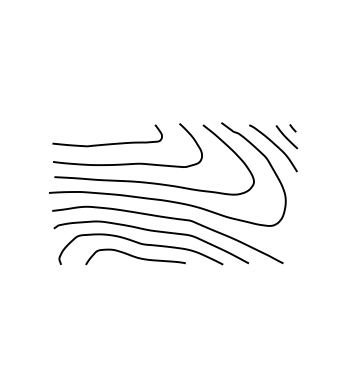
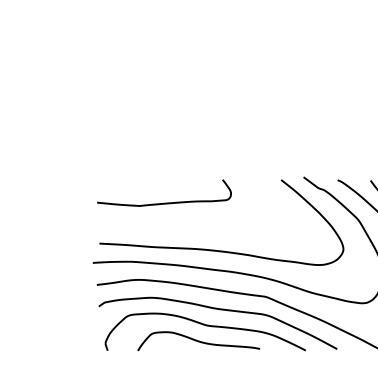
curve: (127, 163) -> (188, 226), removed

